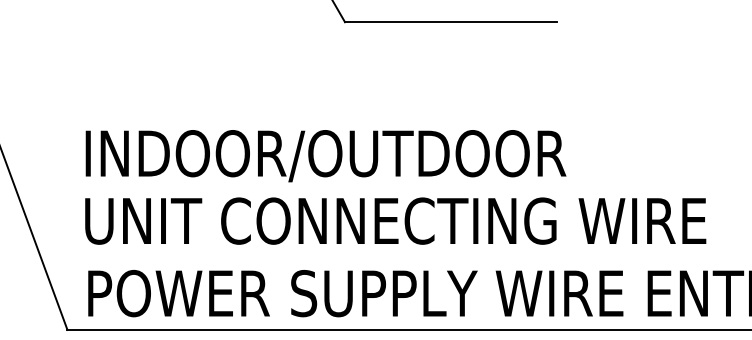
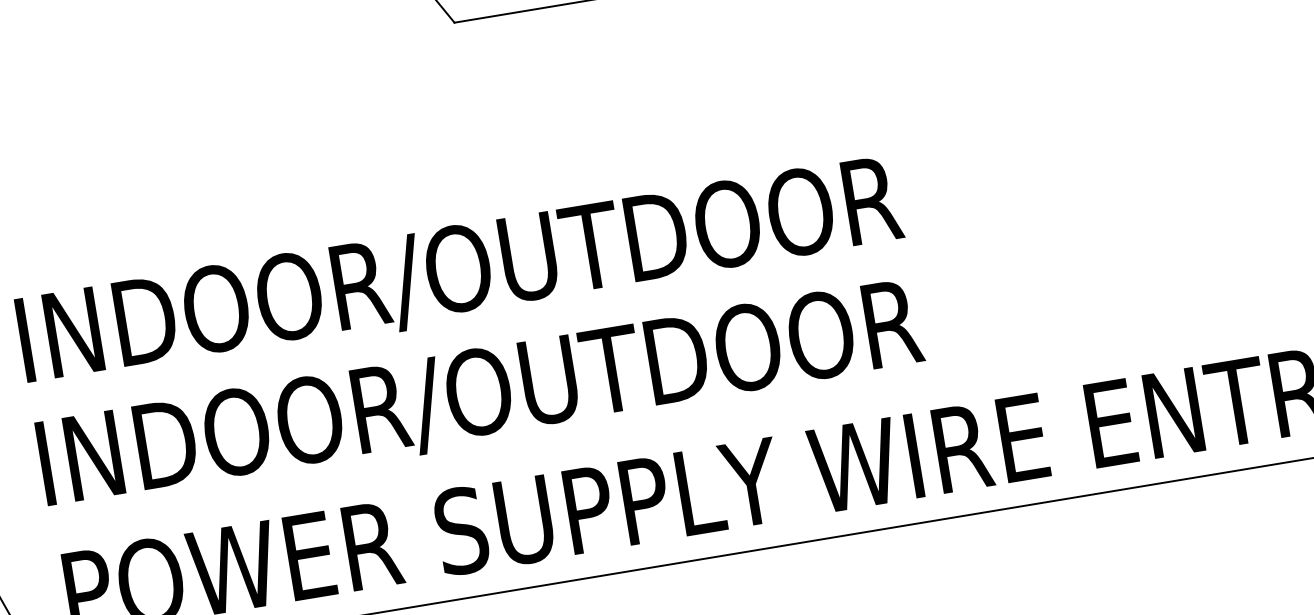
text: (395, 223) -> (607, 375), UNIT CONNECTING WIRE -> INDOOR/OUTDOOR

